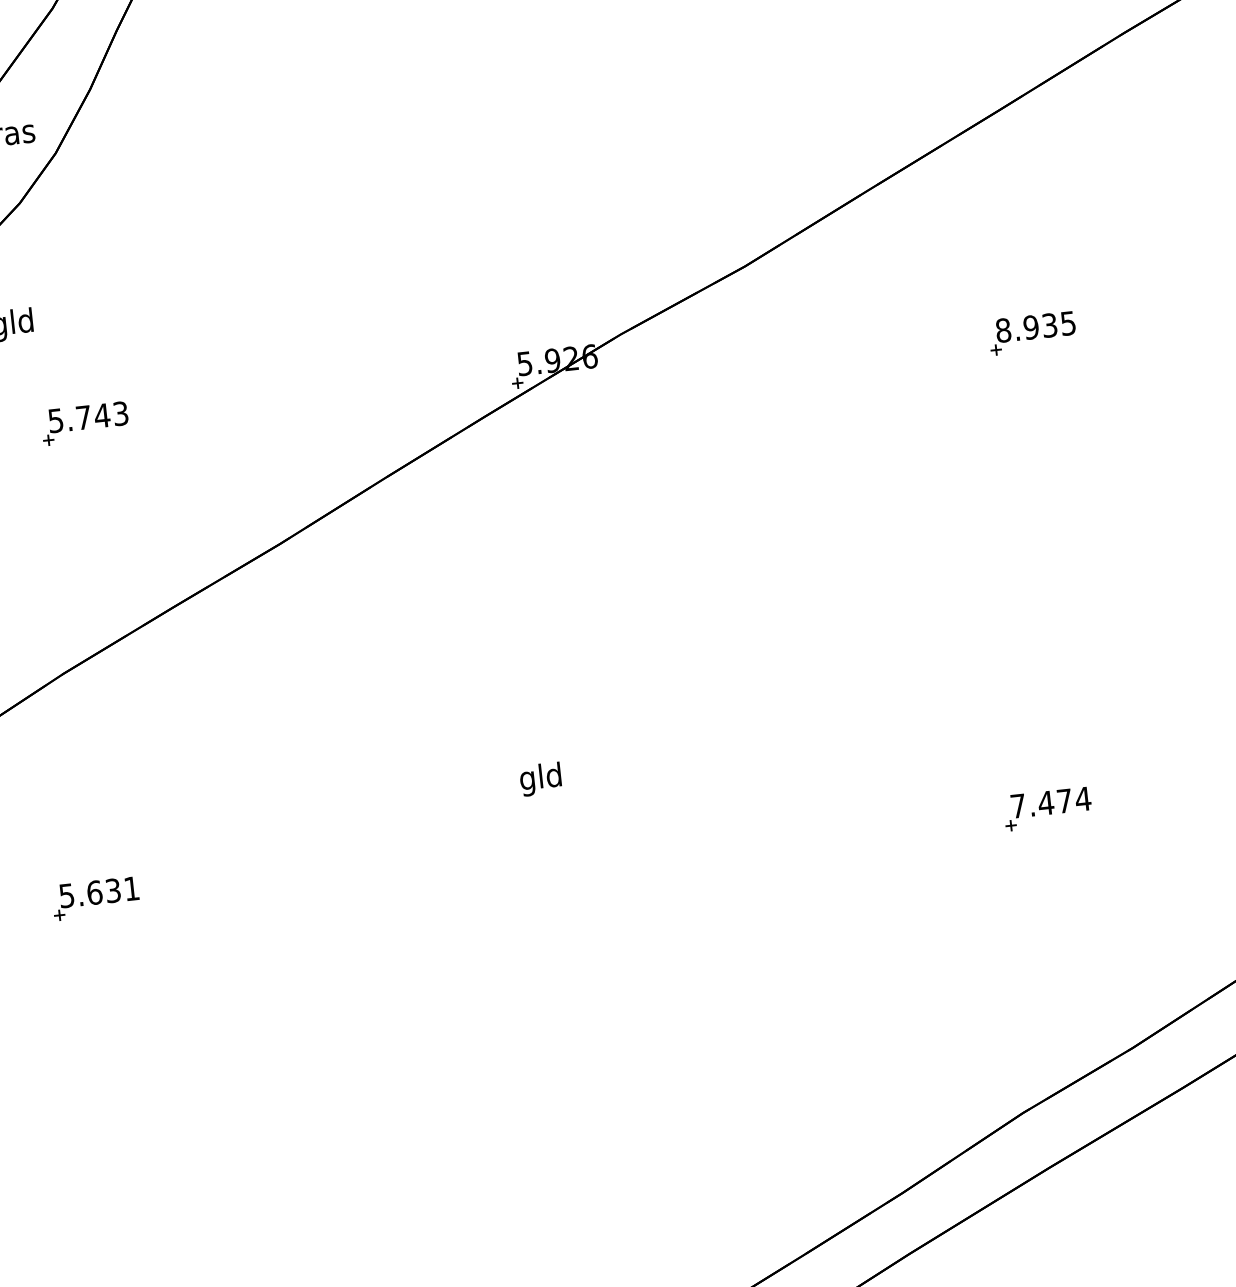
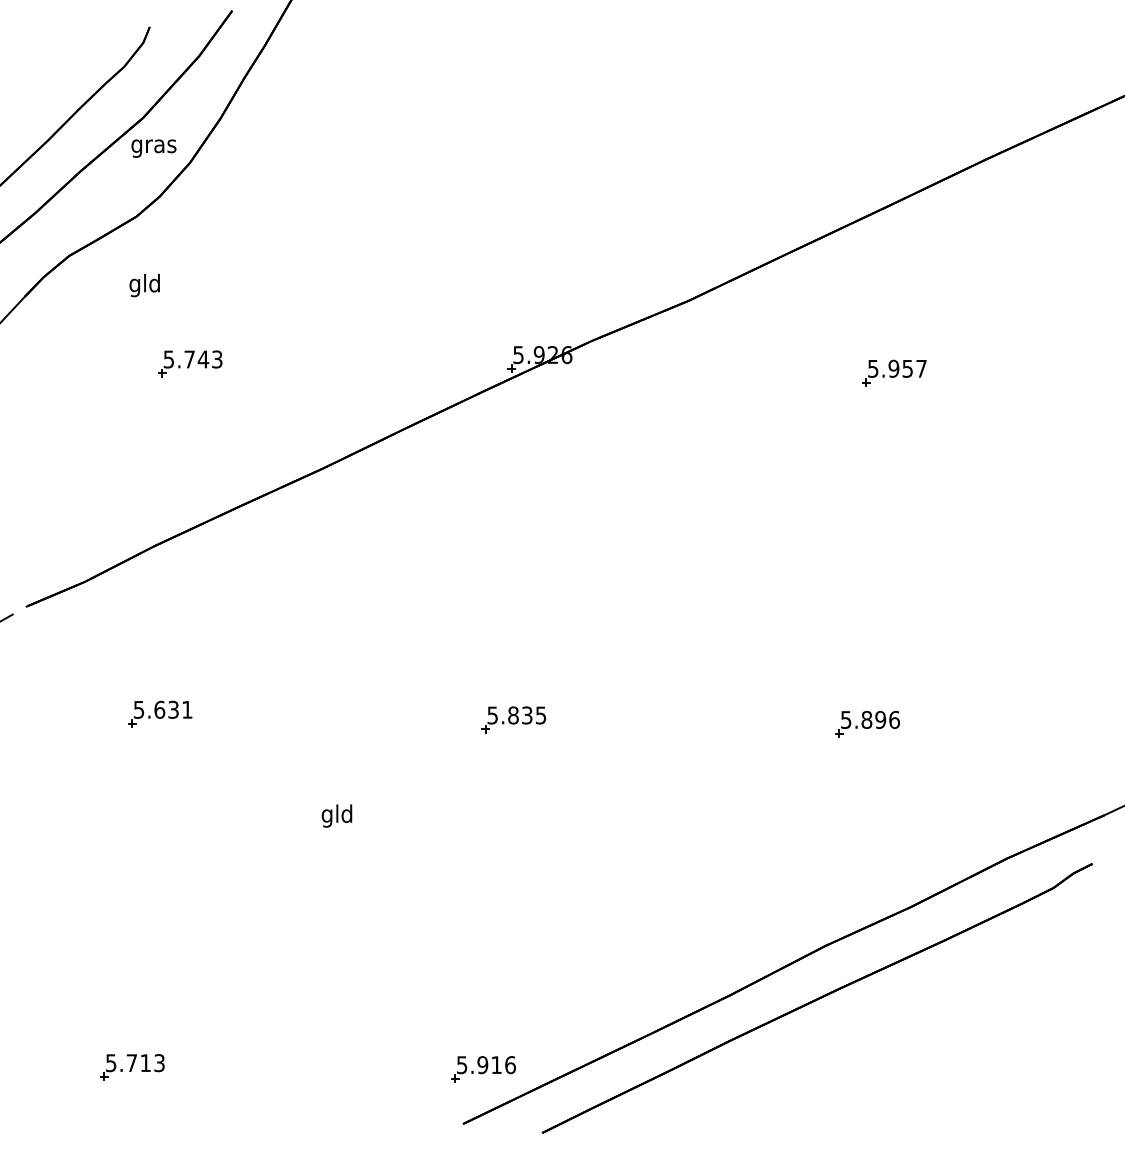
text: (1035, 326) -> (897, 368), 8.935 -> 5.957
text: (540, 778) -> (336, 815), moved
text: (1050, 801) -> (870, 719), 7.474 -> 5.896
part: (571, 854) -> (513, 719), added

